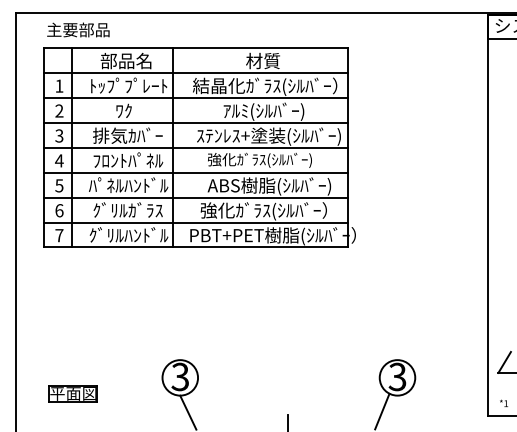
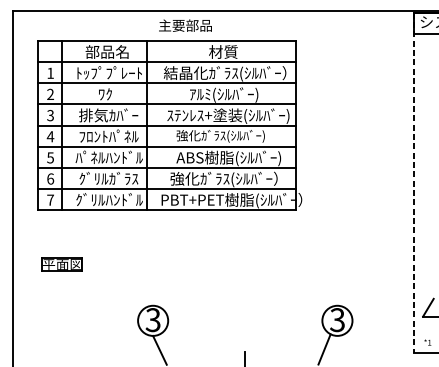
text: (78, 29) -> (185, 25), moved
line: (487, 215) -> (413, 183), solid -> dashed
part: (72, 393) -> (61, 264), moved

